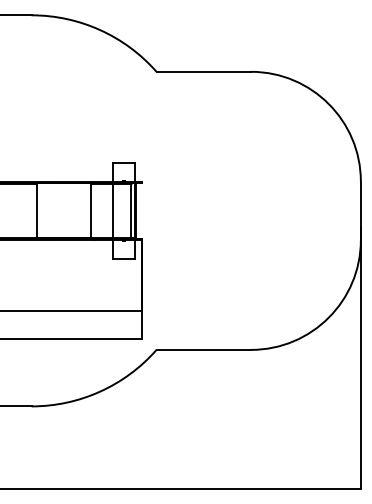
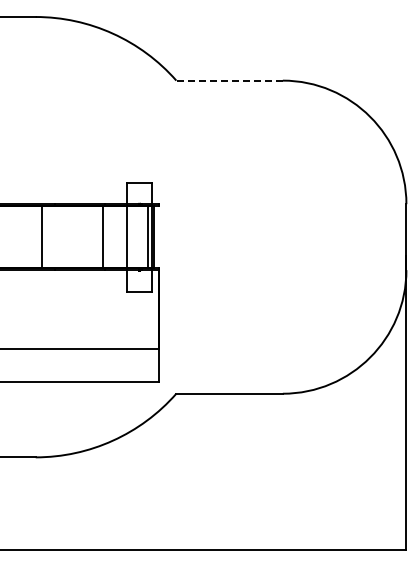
line: (203, 71) -> (229, 80), solid -> dashed

